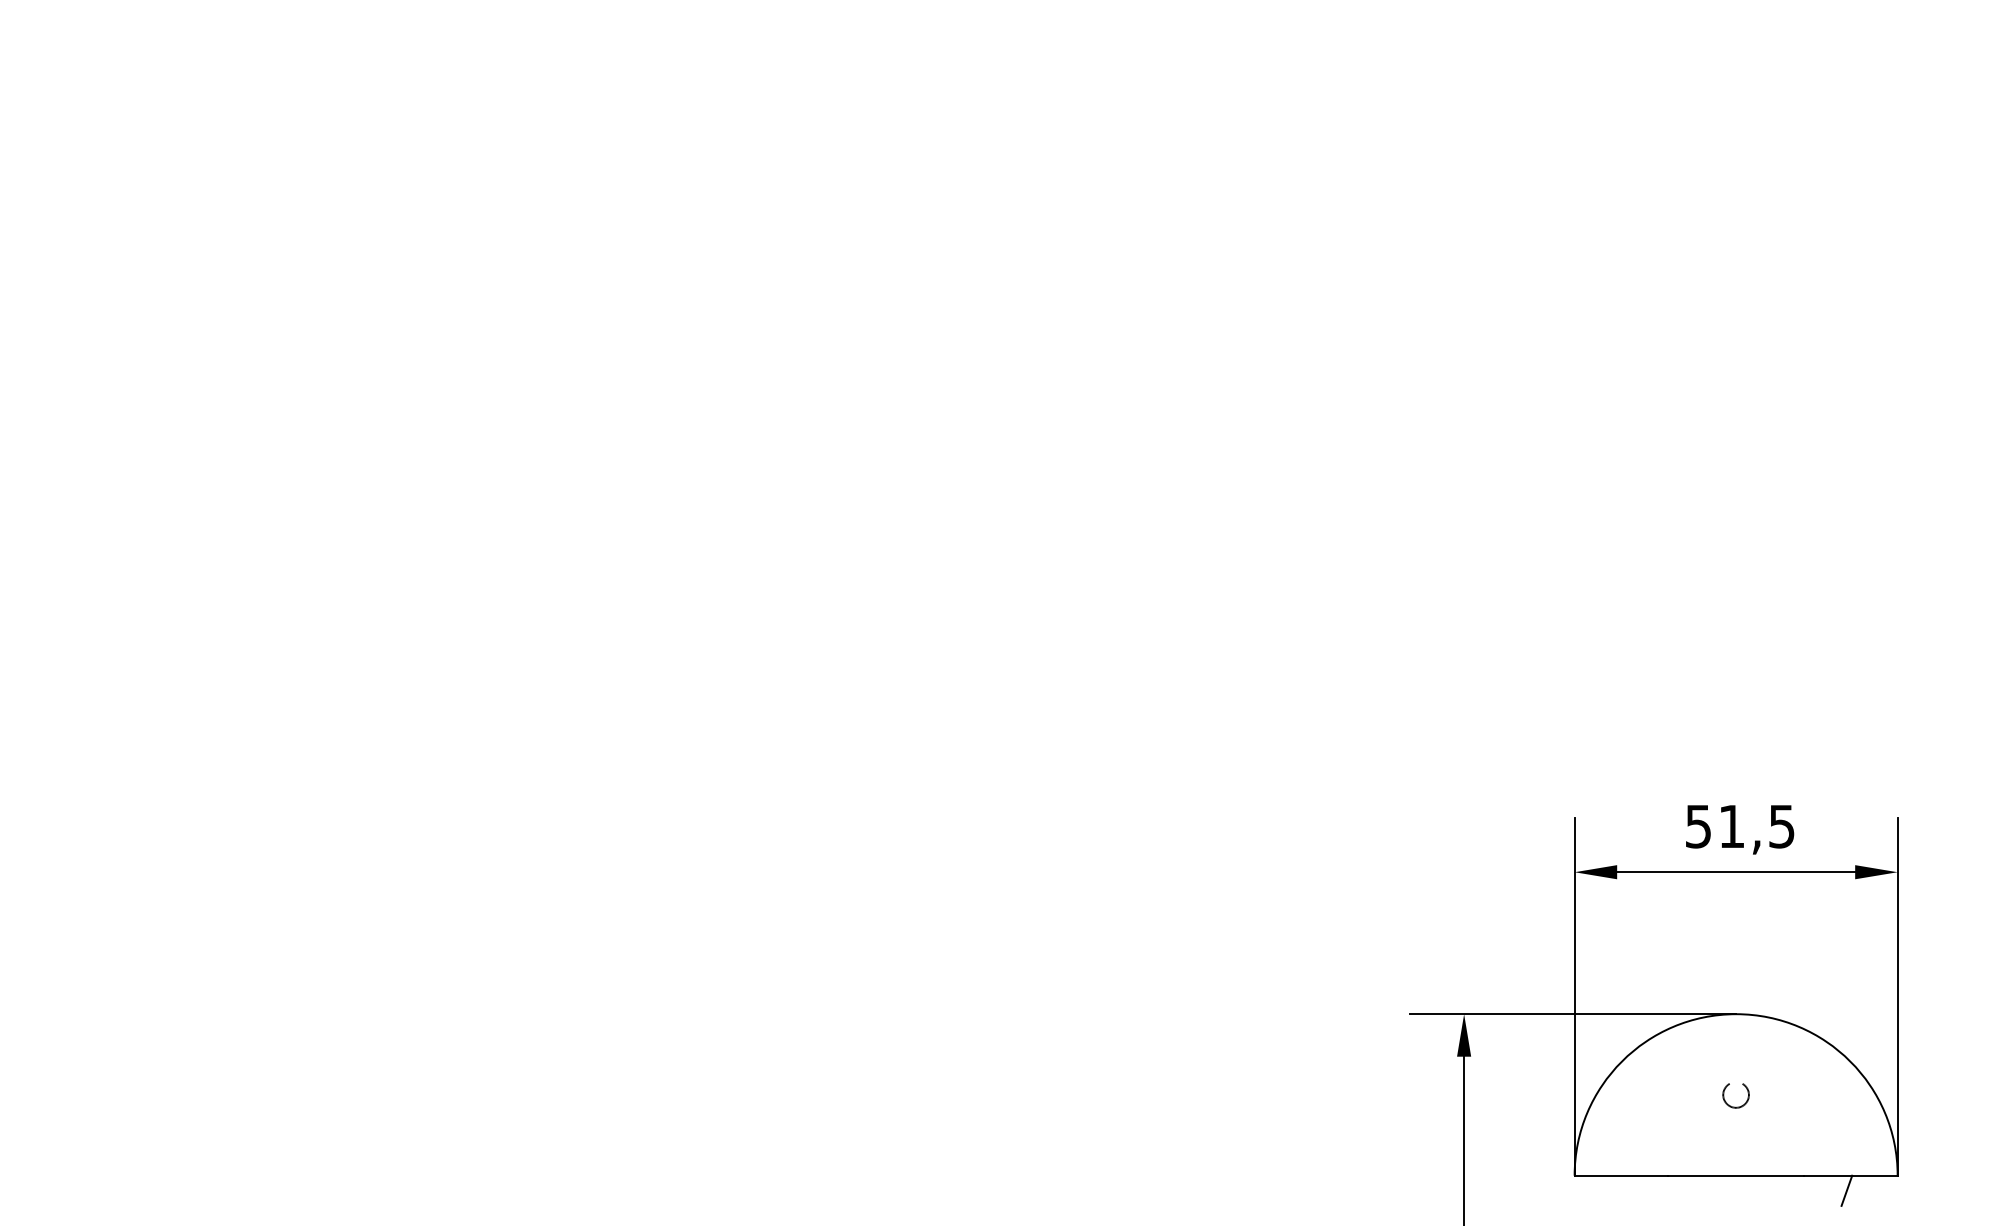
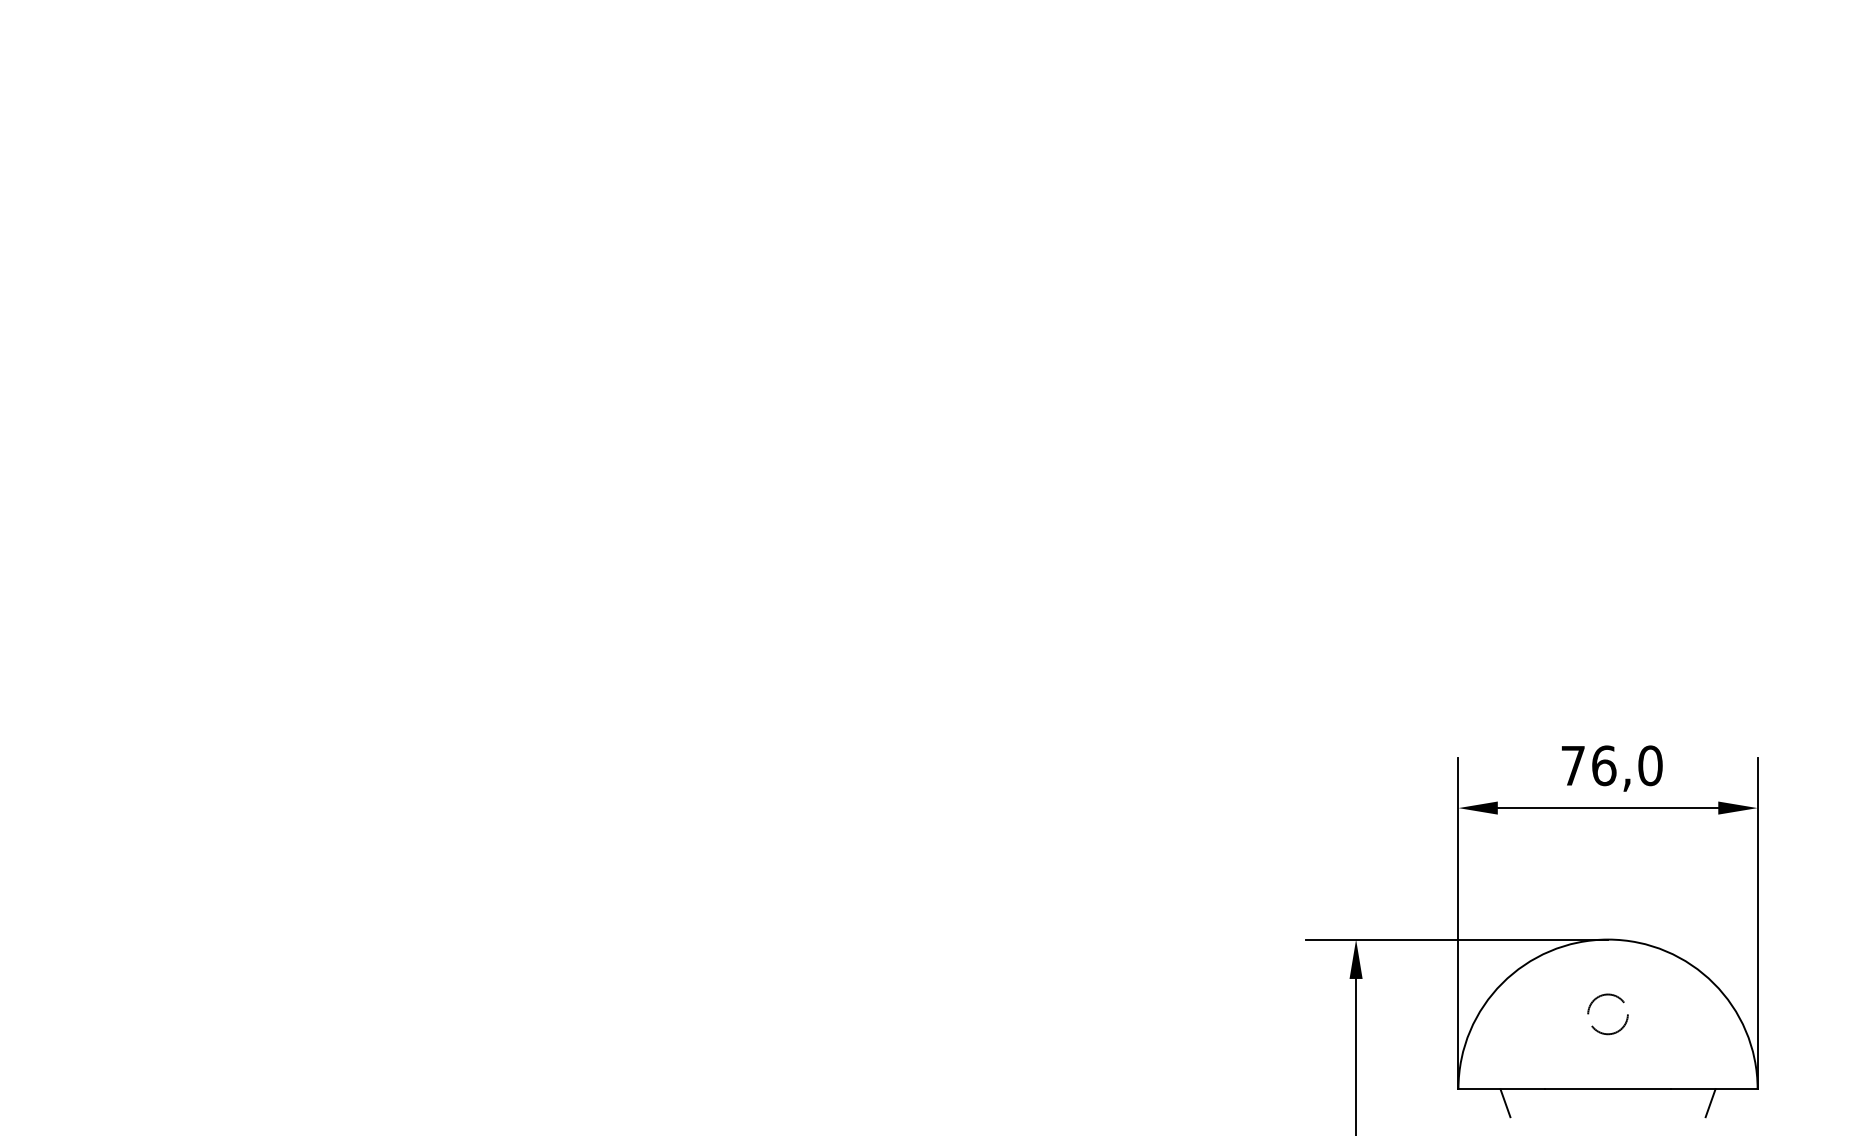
text: (1740, 826) -> (1612, 765), 51,5 -> 76,0
circle: (1735, 1094) -> (1607, 1013), size x1.67
line: (1625, 1190) -> (1505, 1102), added

